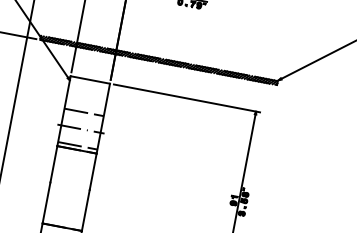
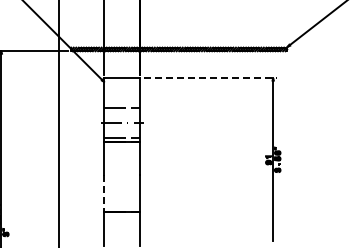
line: (187, 98) -> (210, 78), solid -> dashed
line: (47, 202) -> (104, 193), solid -> dashed

